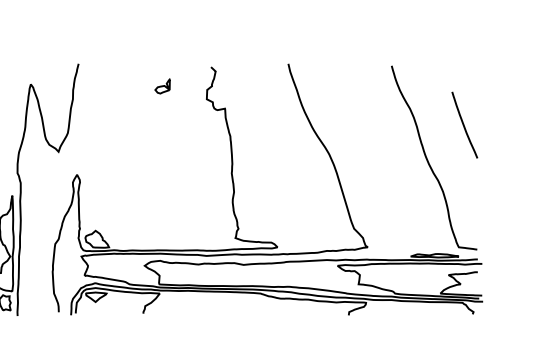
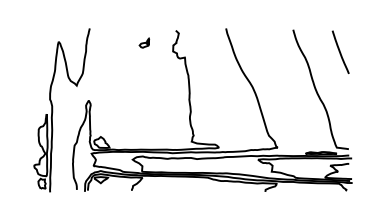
line: (464, 123) -> (340, 51), moved

